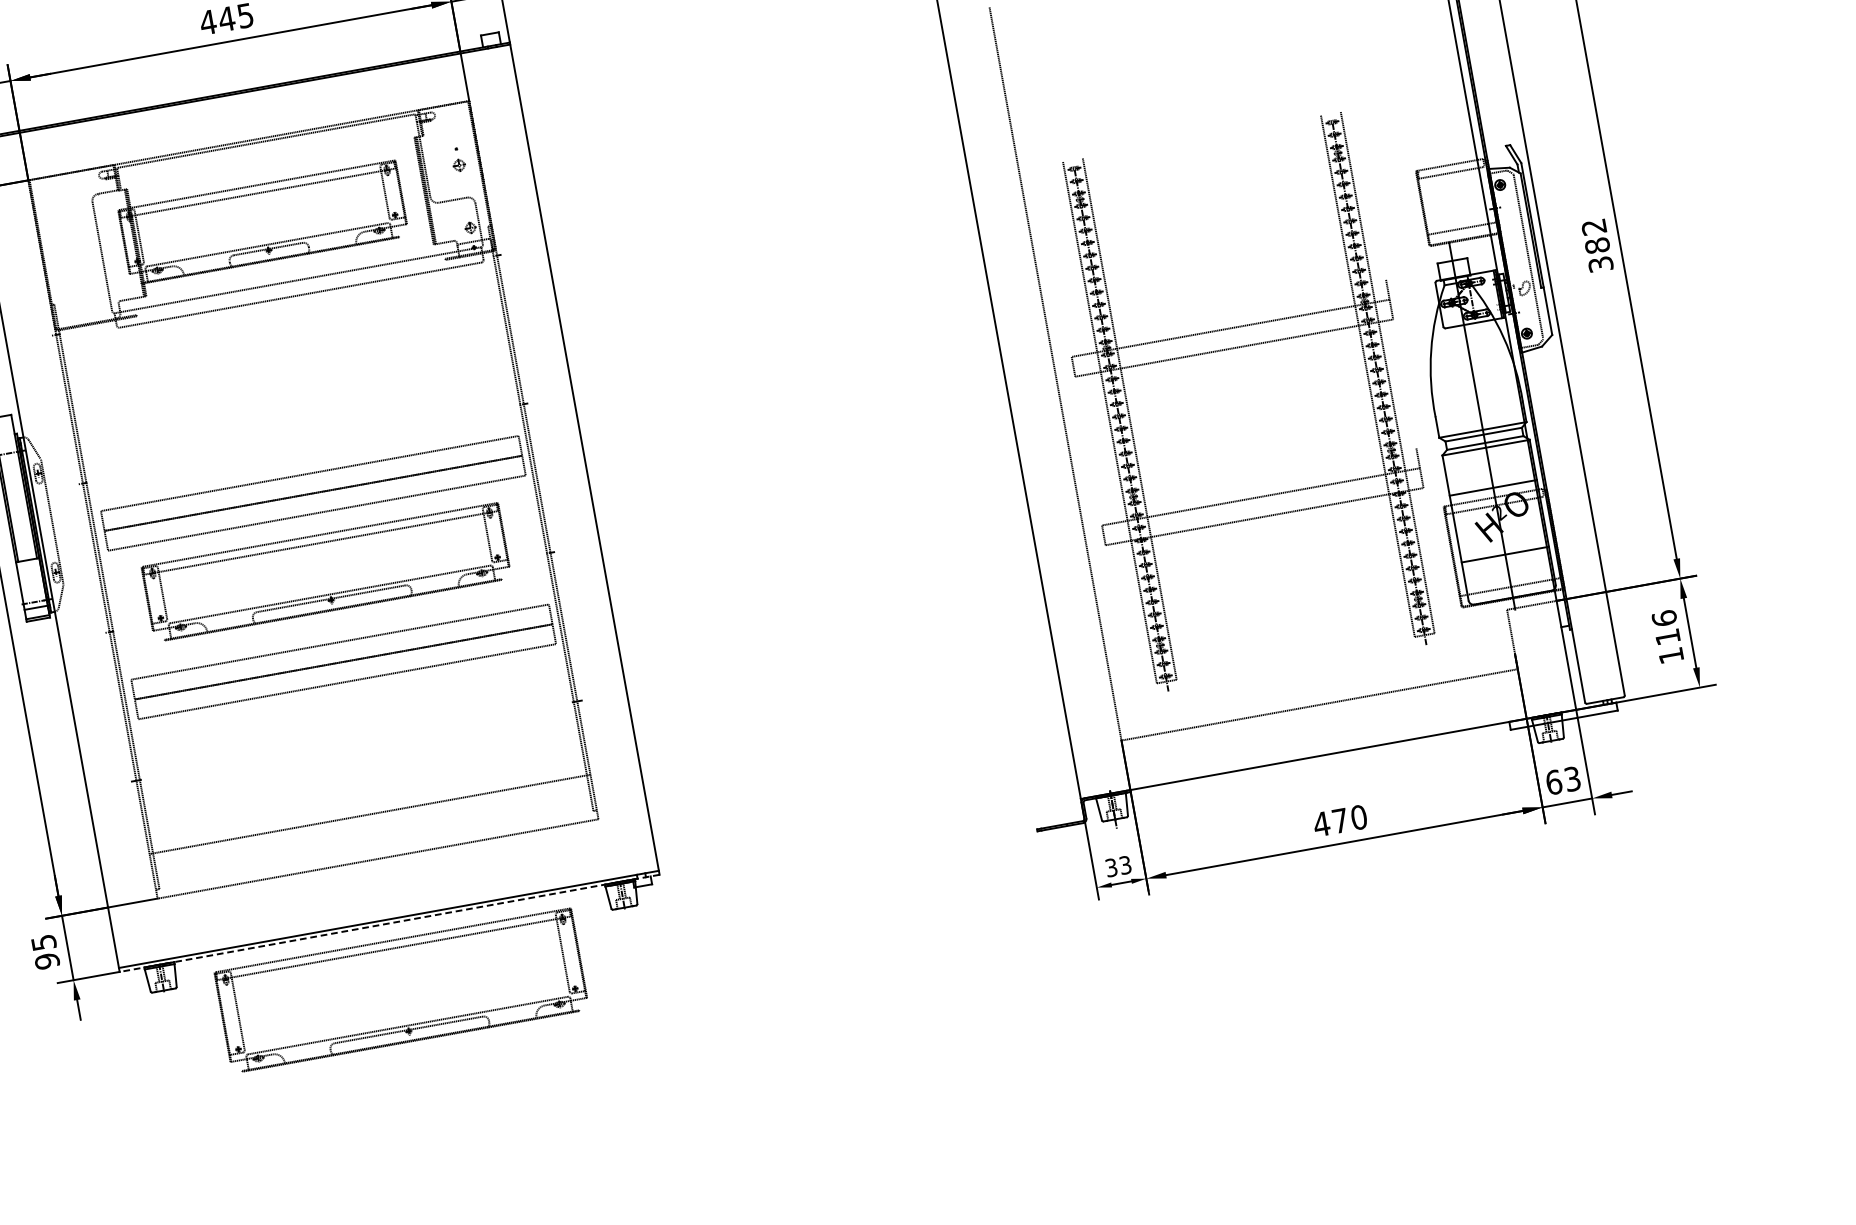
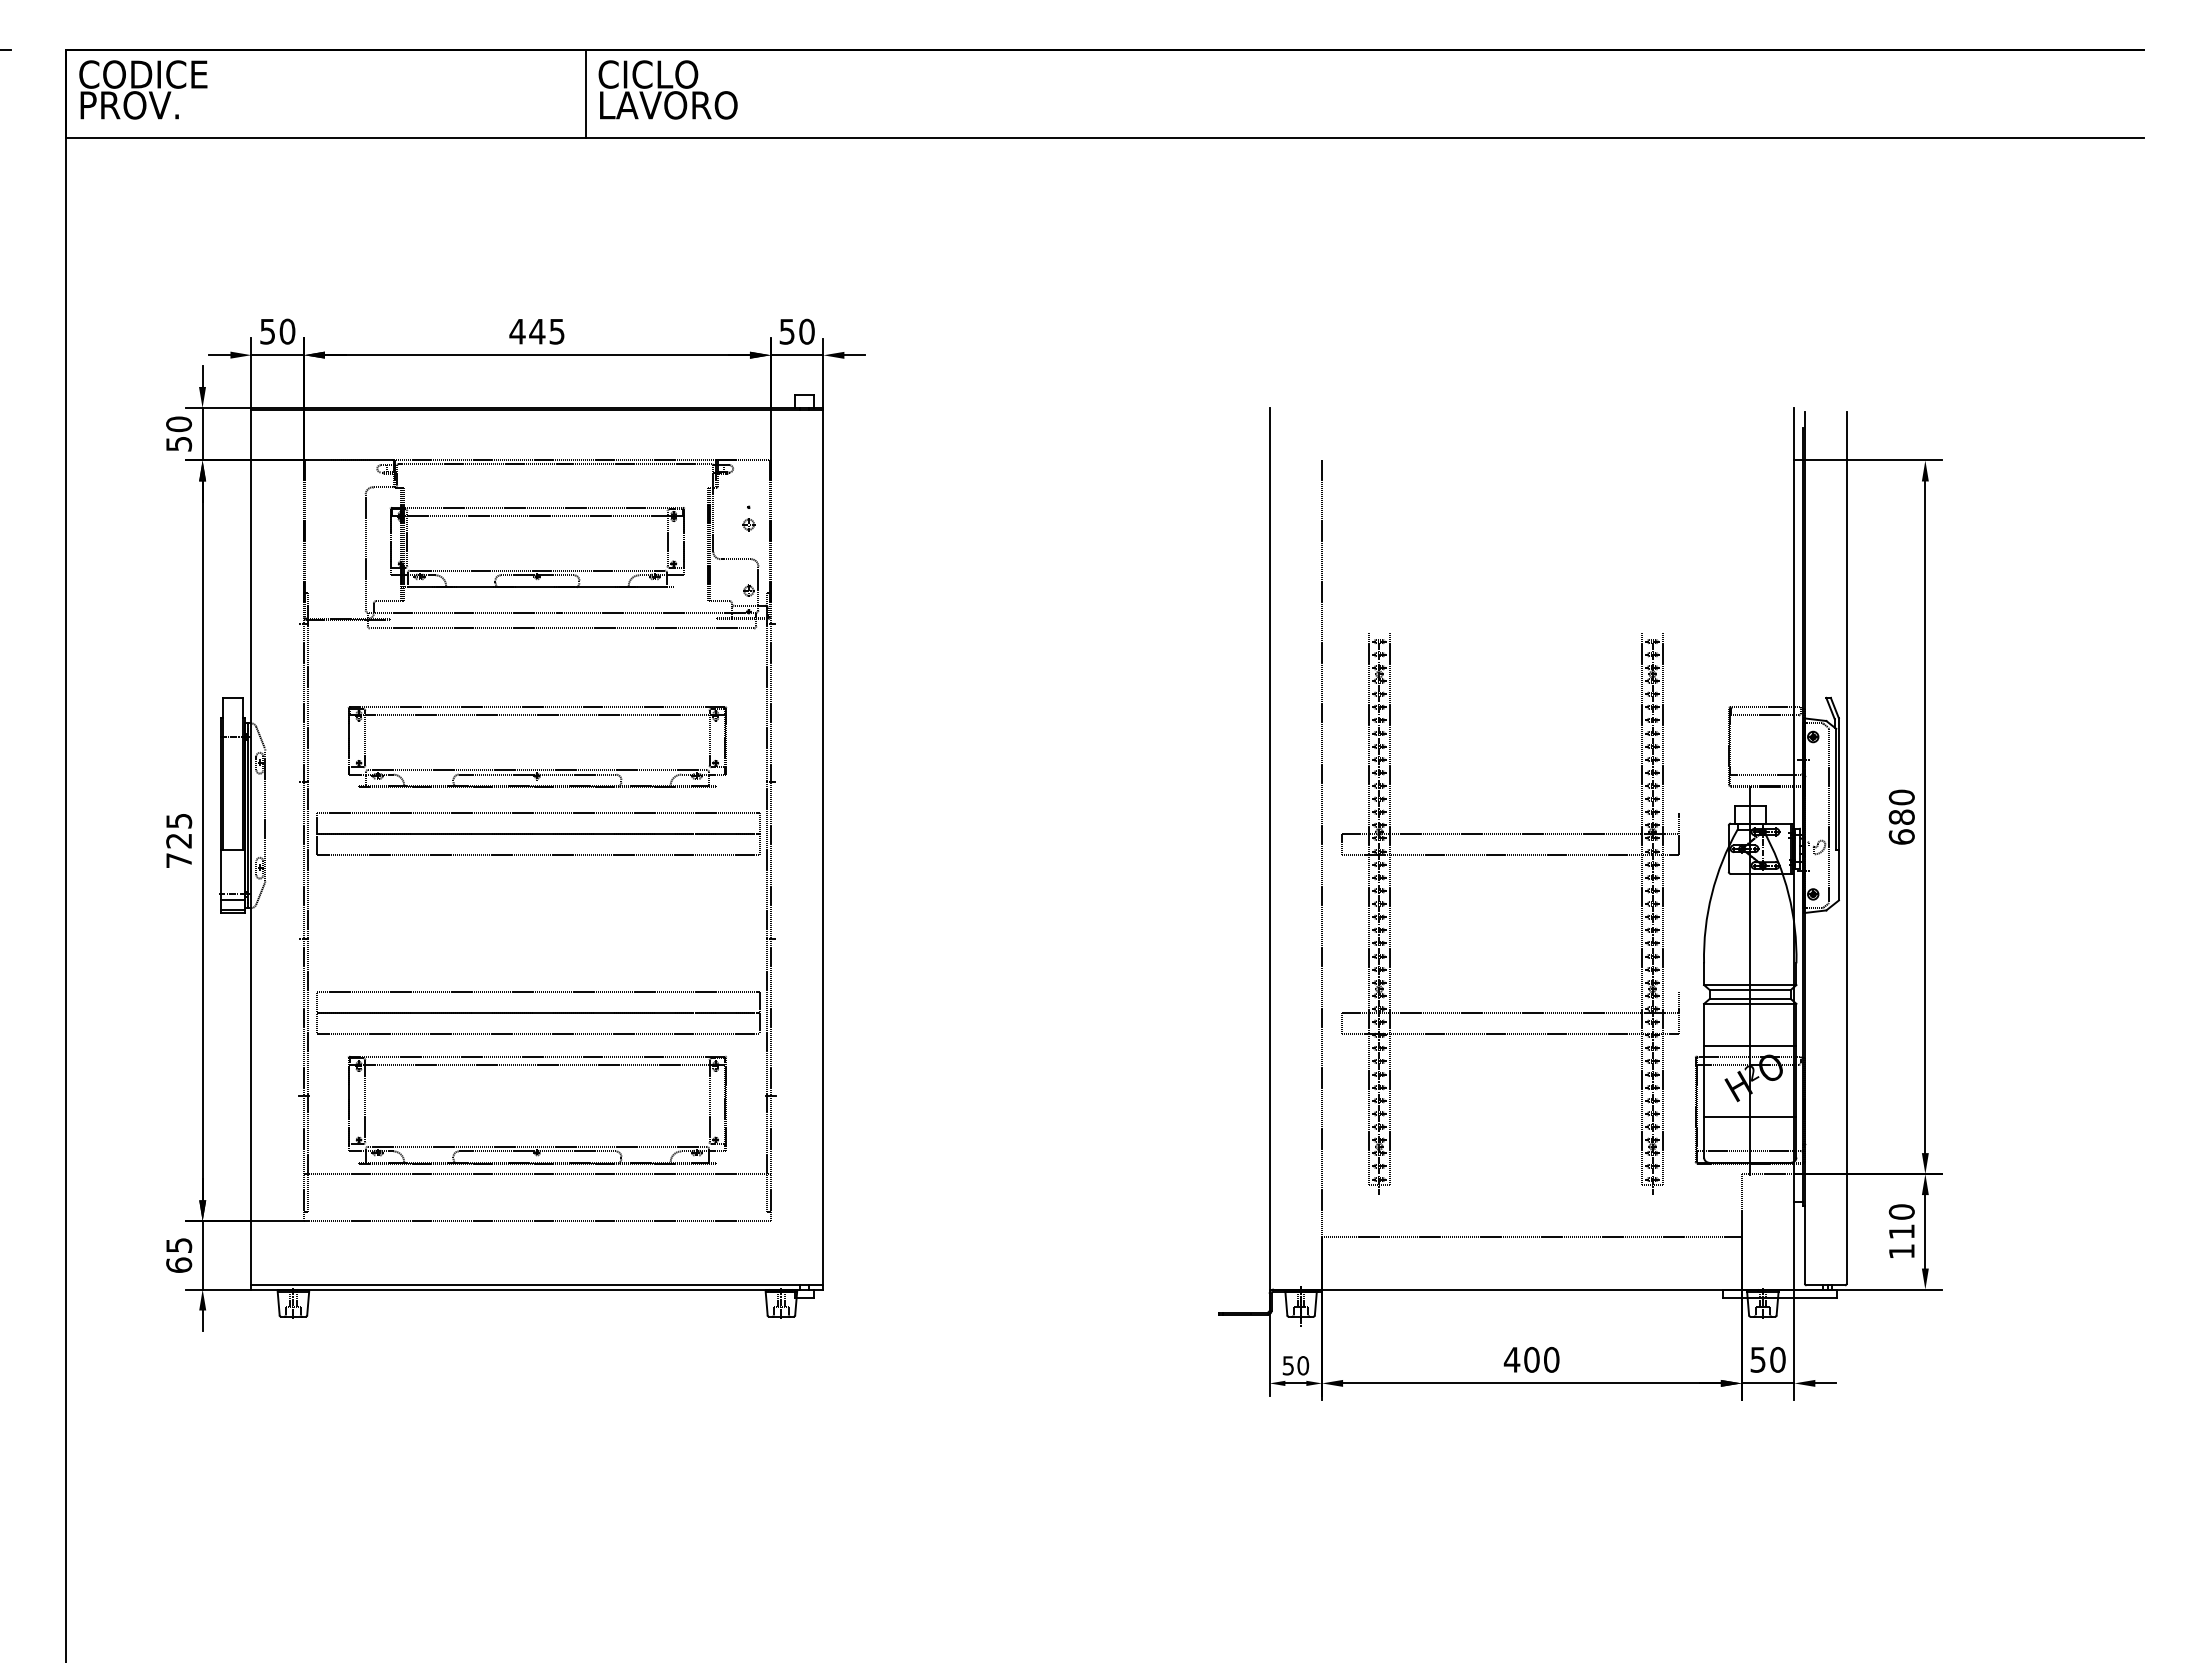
text: (1597, 245) -> (1901, 816), 382 -> 680
part: (328, 594) -> (535, 769), moved
text: (1664, 618) -> (1901, 1211), 116 -> 110
text: (1562, 780) -> (1767, 1359), 63 -> 50
text: (1339, 820) -> (1531, 1359), 470 -> 400
text: (1119, 866) -> (1296, 1365), 33 -> 50
line: (389, 923) -> (537, 1289), dashed -> solid
text: (47, 961) -> (179, 1265), 95 -> 65
part: (408, 1025) -> (537, 1146), moved

